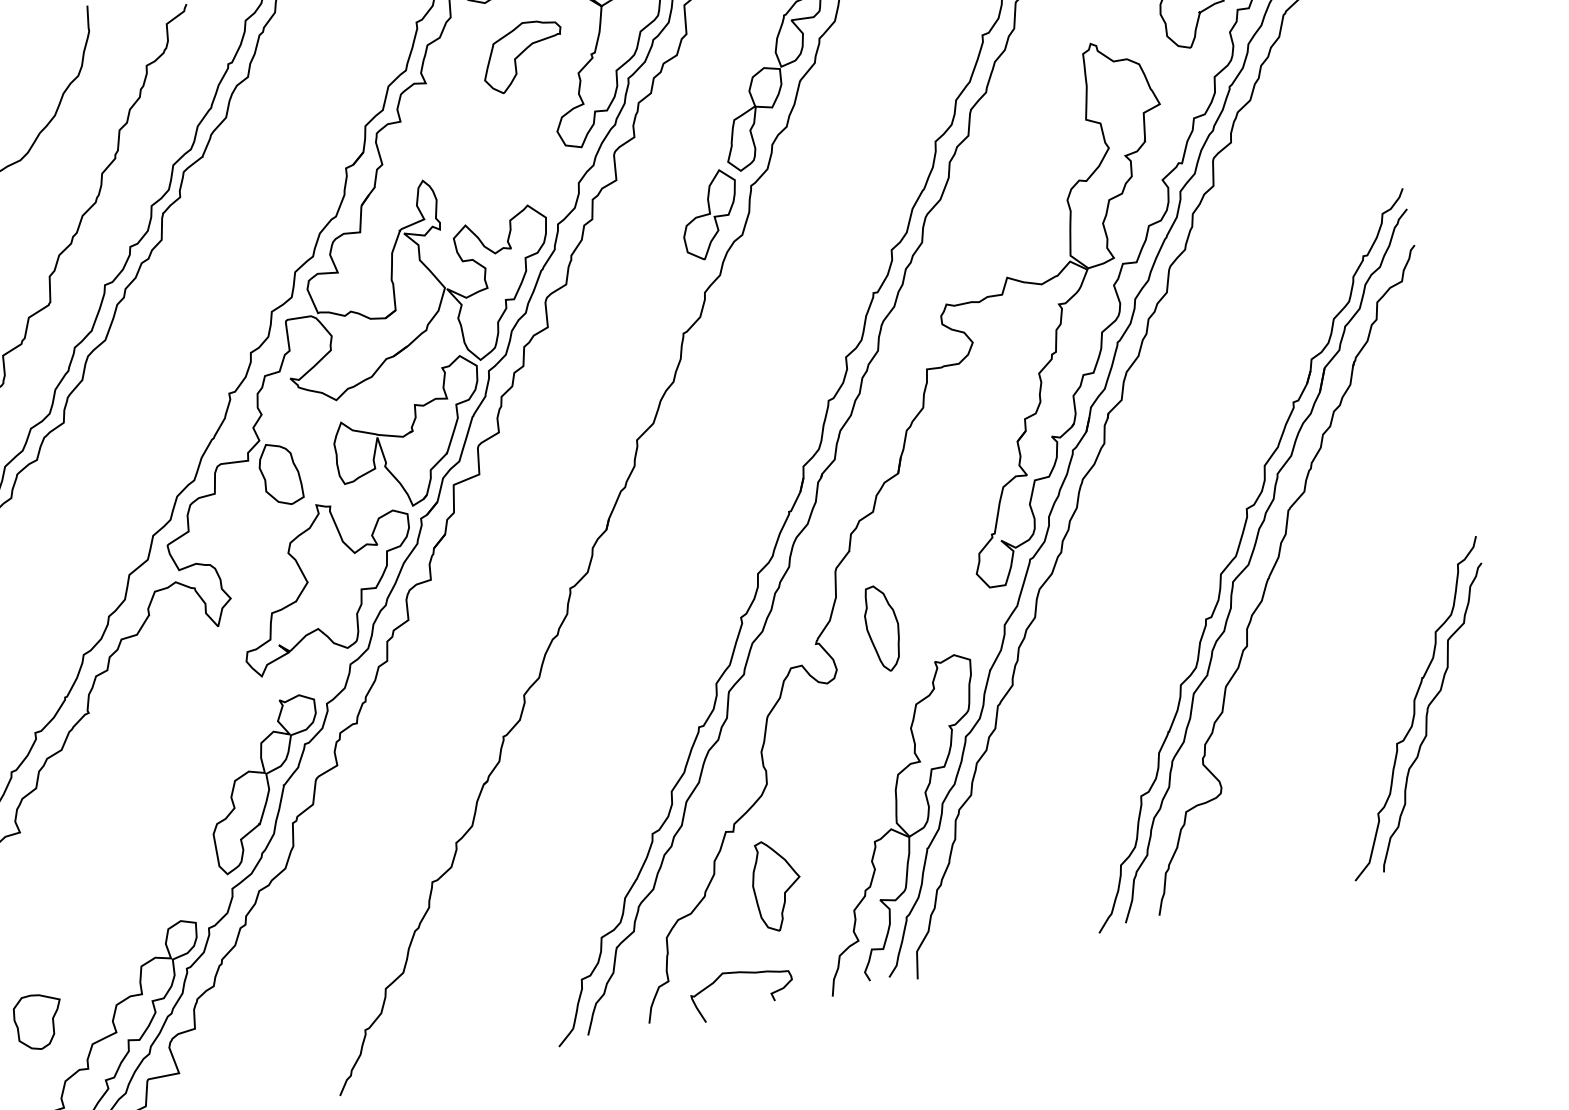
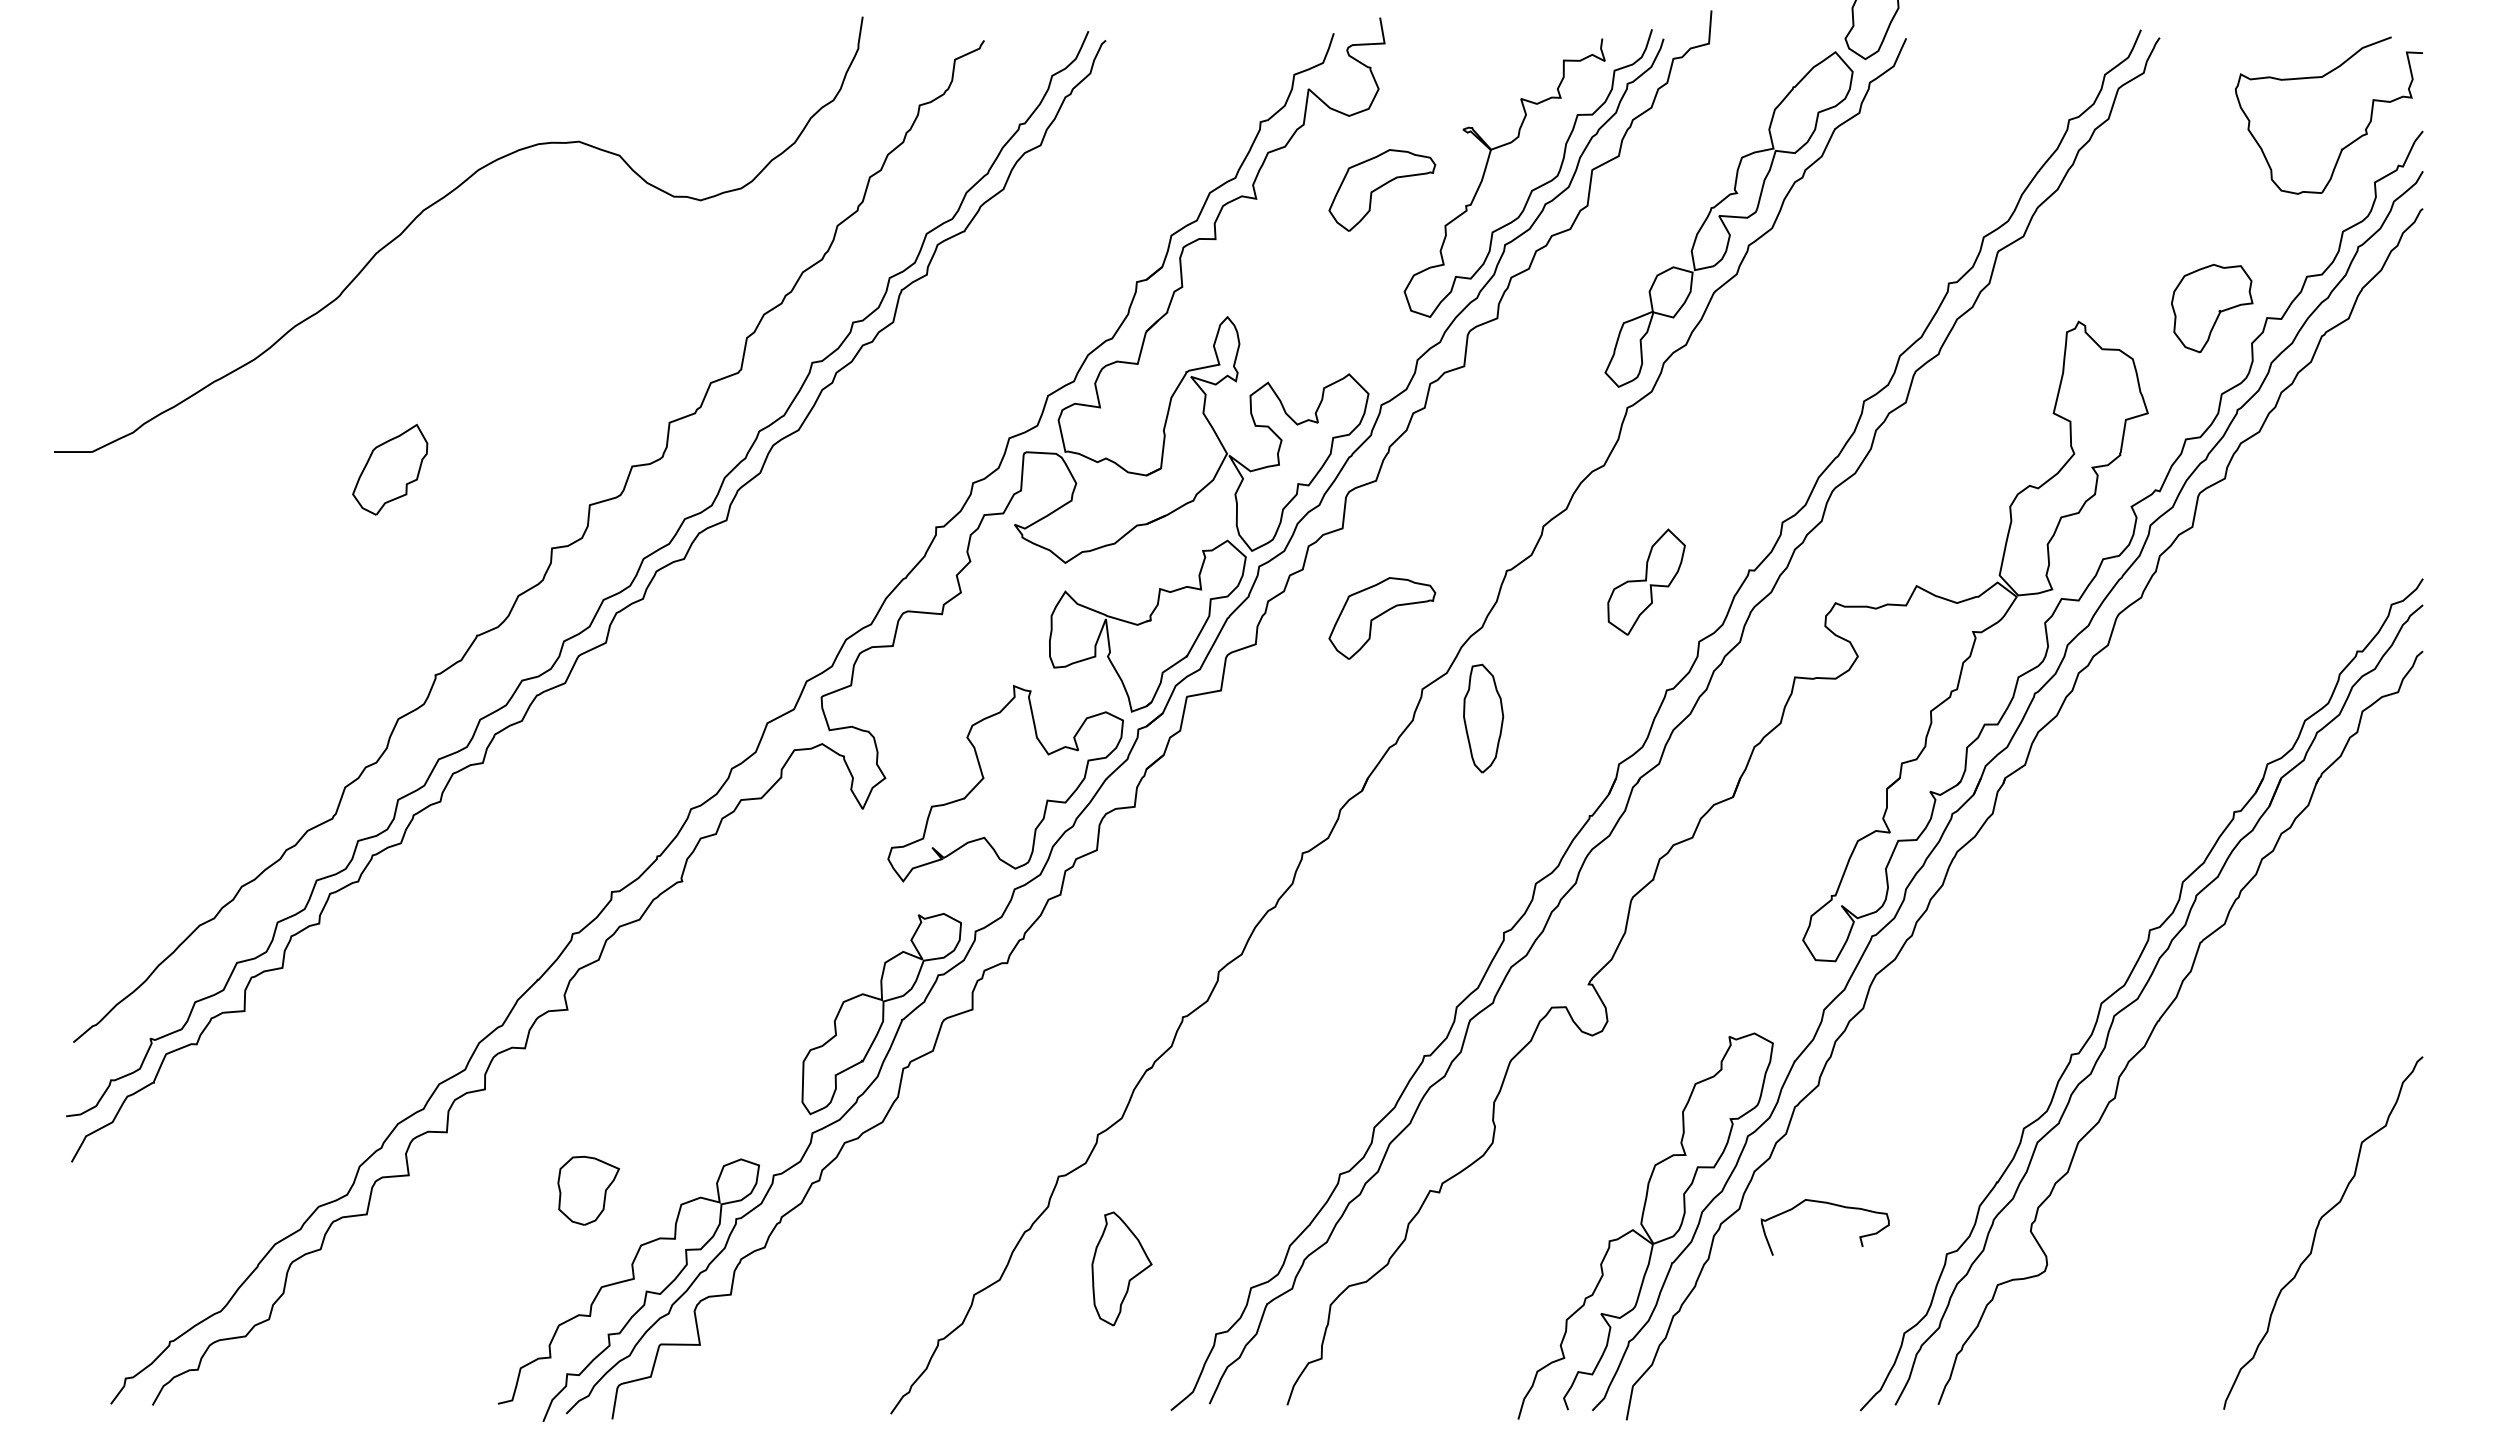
part: (710, 214) -> (1646, 581), moved
part: (594, 391) -> (1382, 618), added
part: (279, 473) -> (977, 638), removed
part: (882, 628) -> (1483, 718), moved
curve: (1415, 708) -> (2304, 1217), removed
part: (776, 884) -> (1121, 1268), moved
curve: (741, 973) -> (1828, 1204), moved
part: (39, 1021) -> (588, 1190), moved

